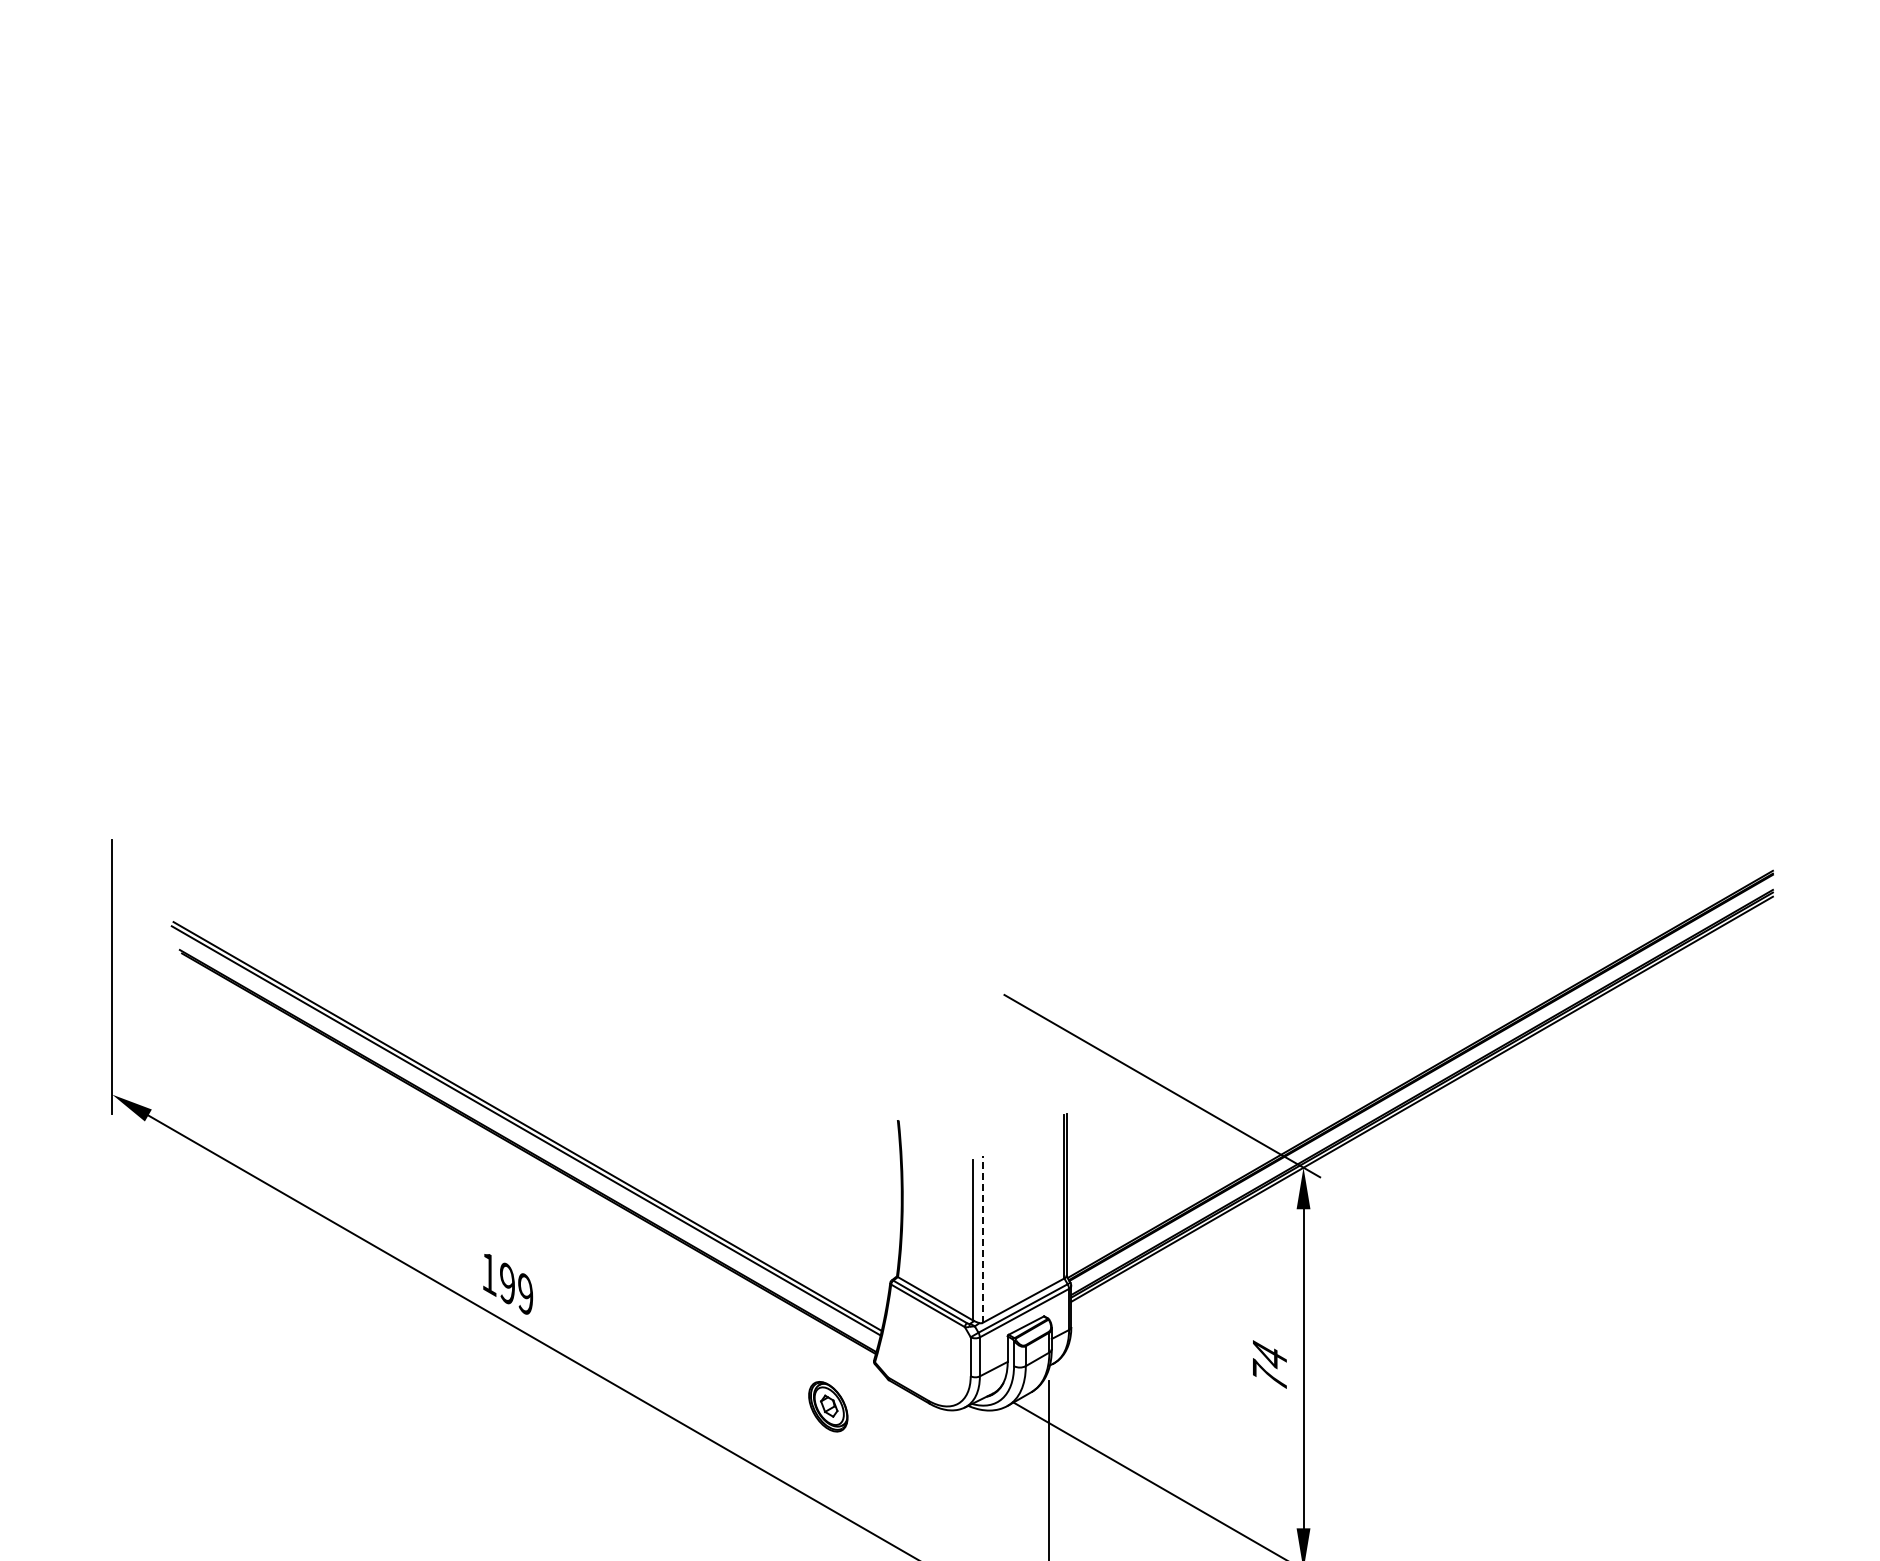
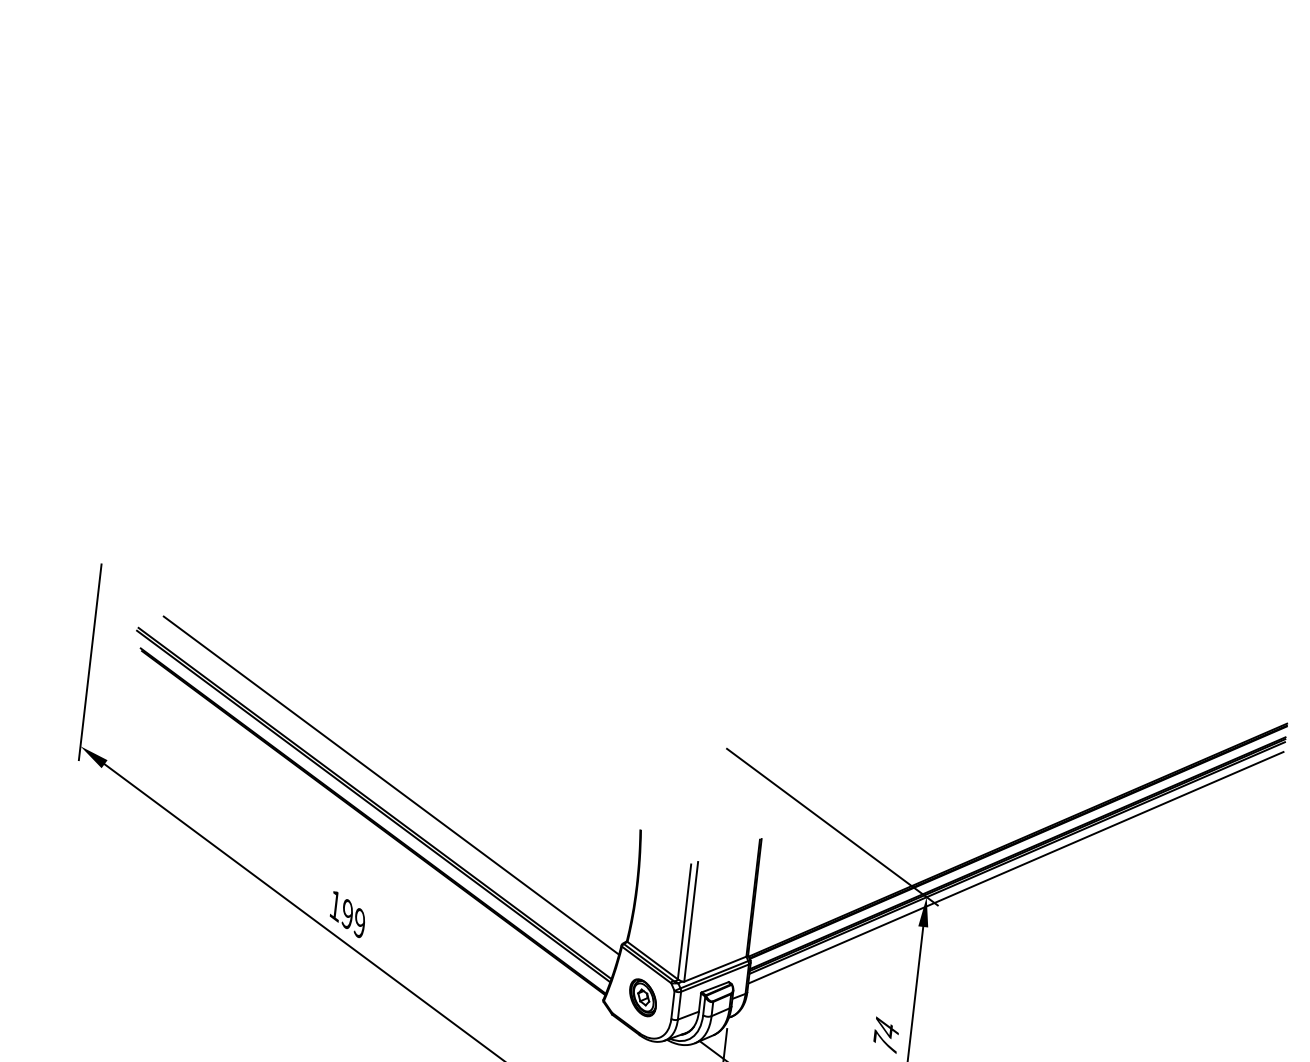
line: (547, 1099) -> (391, 785), added
line: (1421, 1112) -> (1015, 867), added
line: (982, 1239) -> (691, 921), dashed -> solid
part: (828, 1406) -> (643, 997), moved

